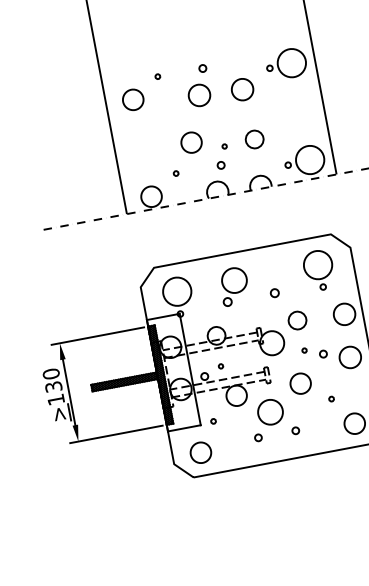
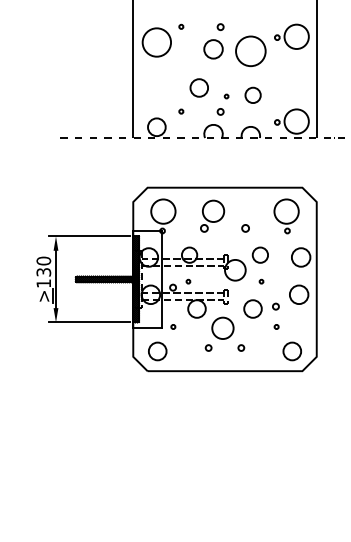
circle: (242, 89) -> (250, 51), size x1.6
circle: (132, 99) -> (156, 42), size x1.6
circle: (322, 354) -> (275, 306), moved

